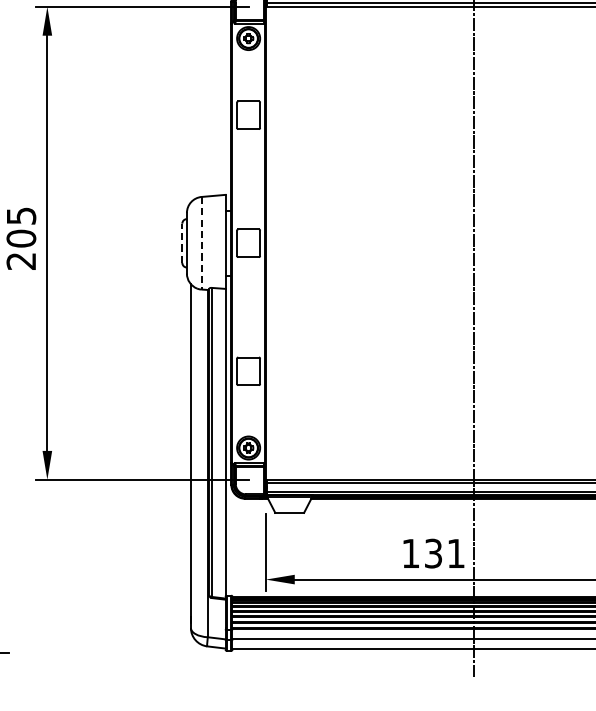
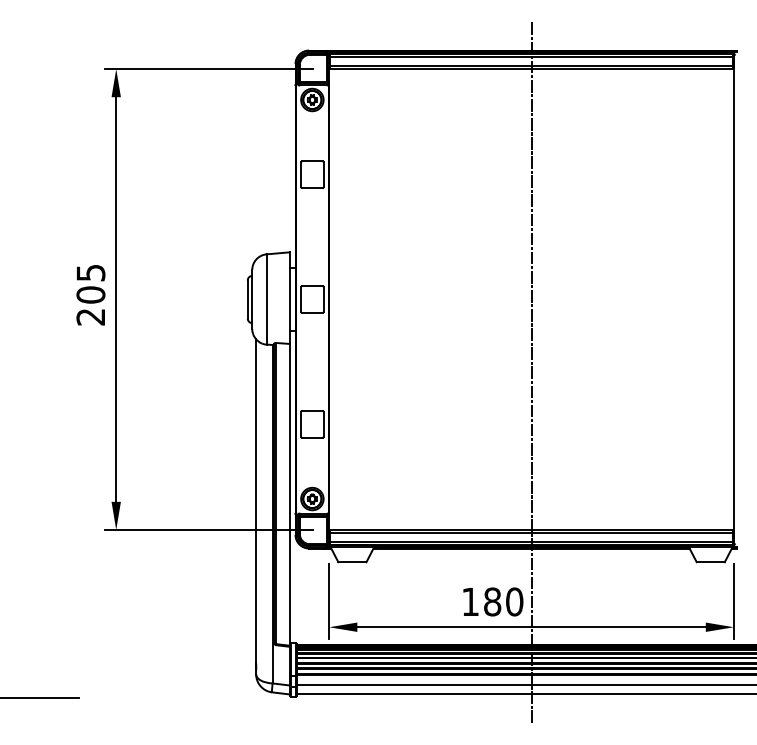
line: (182, 243) -> (247, 299), dashed -> solid
line: (201, 243) -> (266, 299), dashed -> solid
text: (444, 553) -> (503, 601), 131 -> 180

